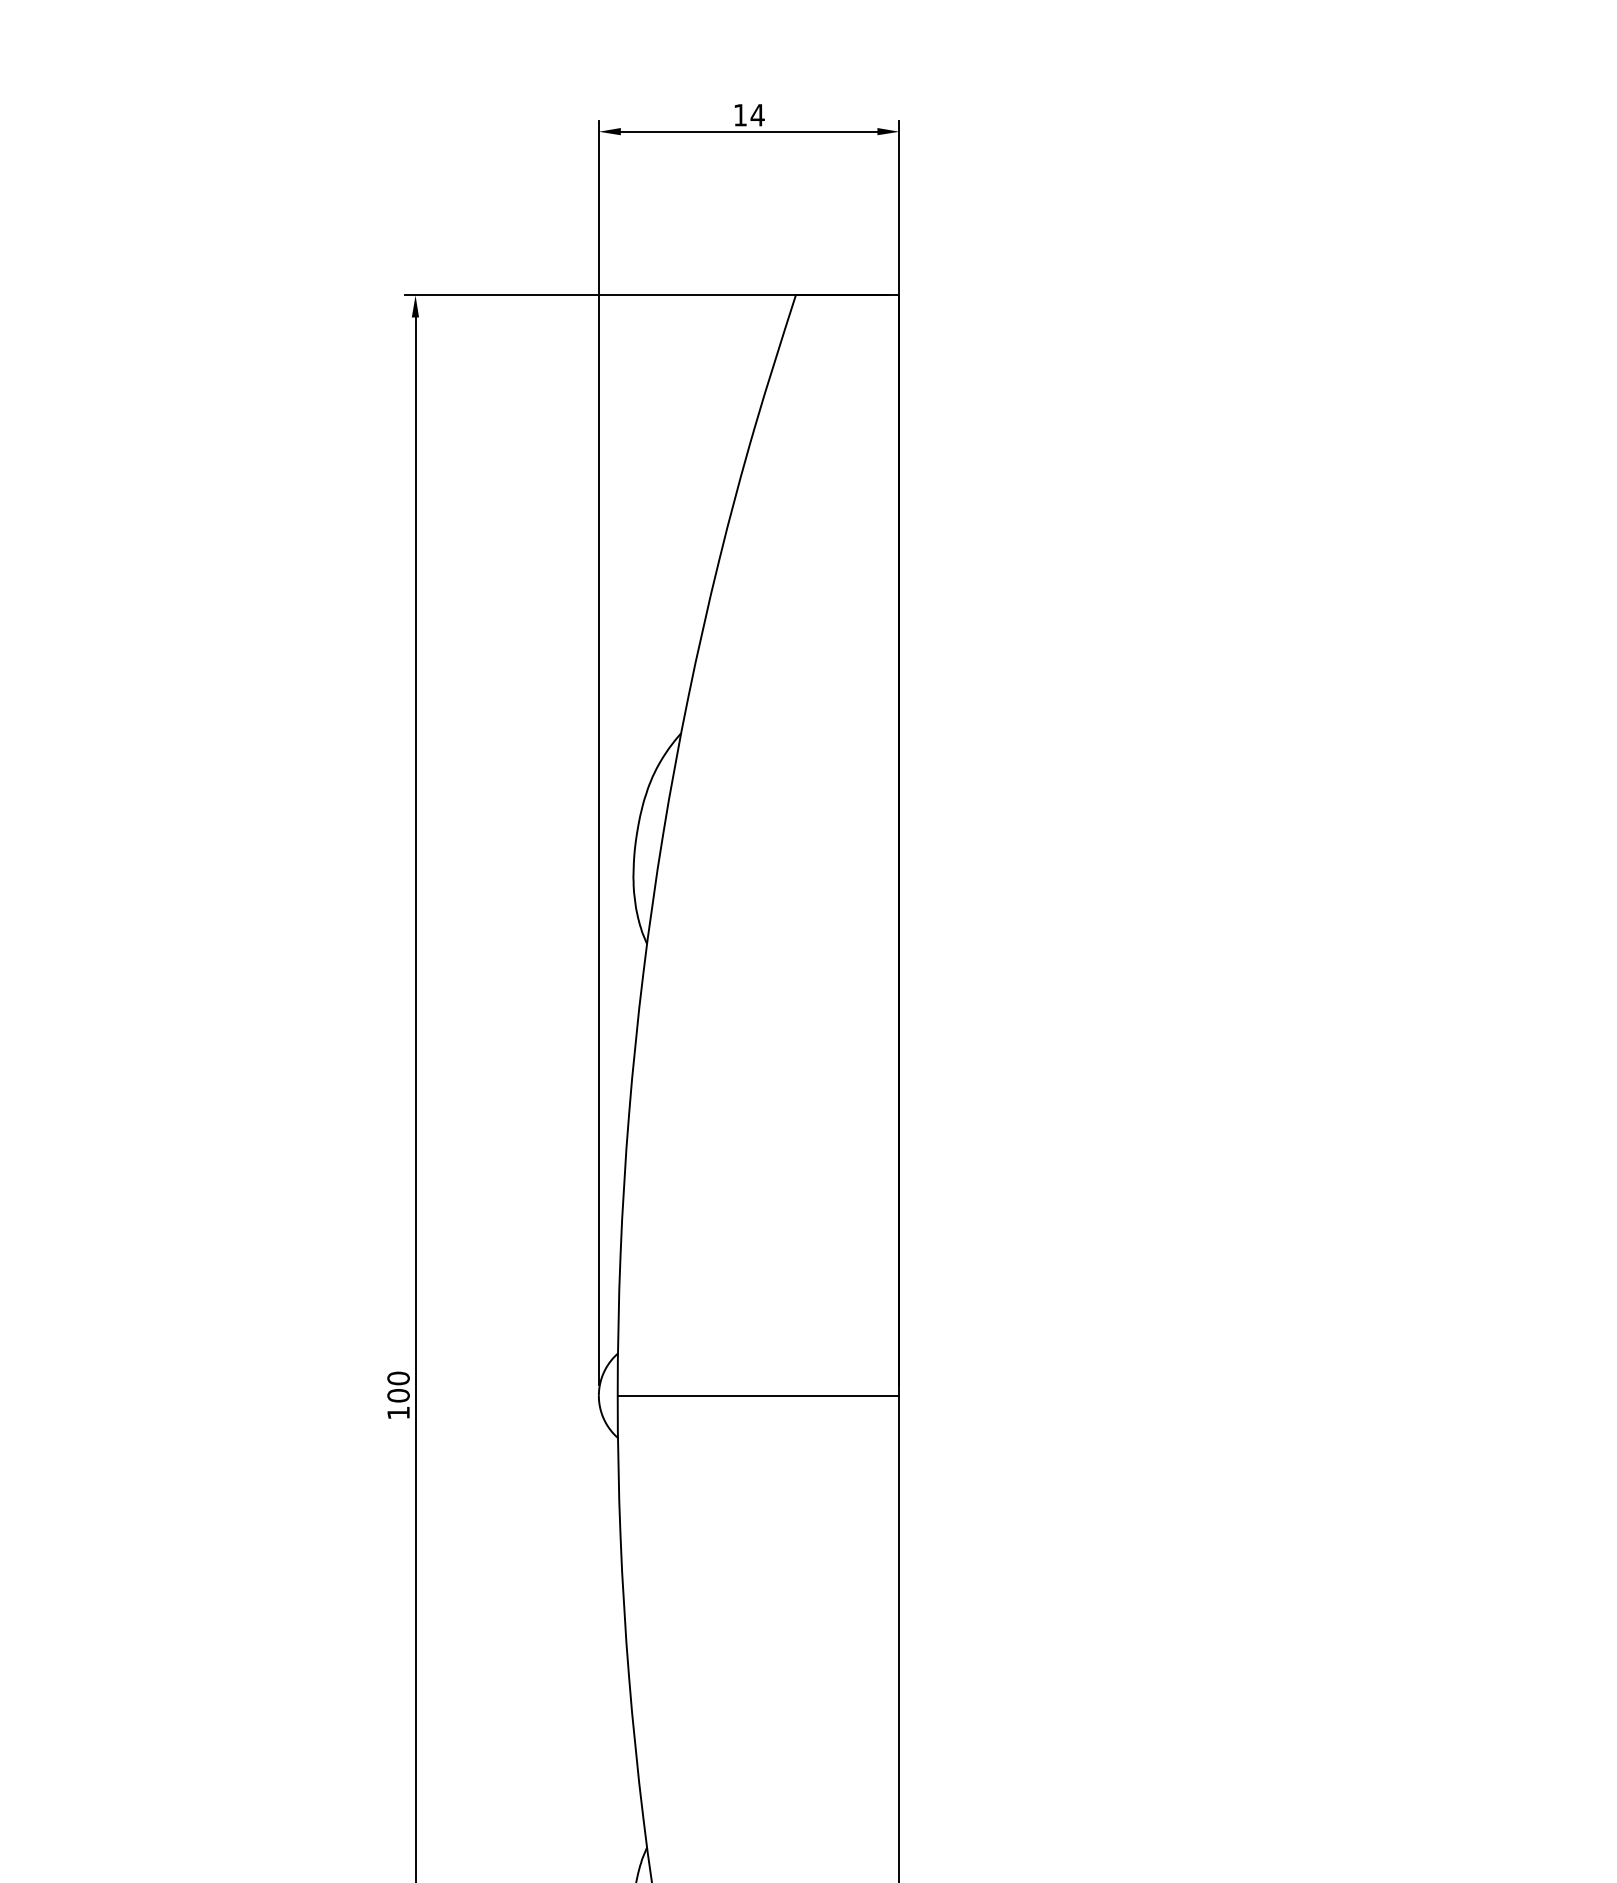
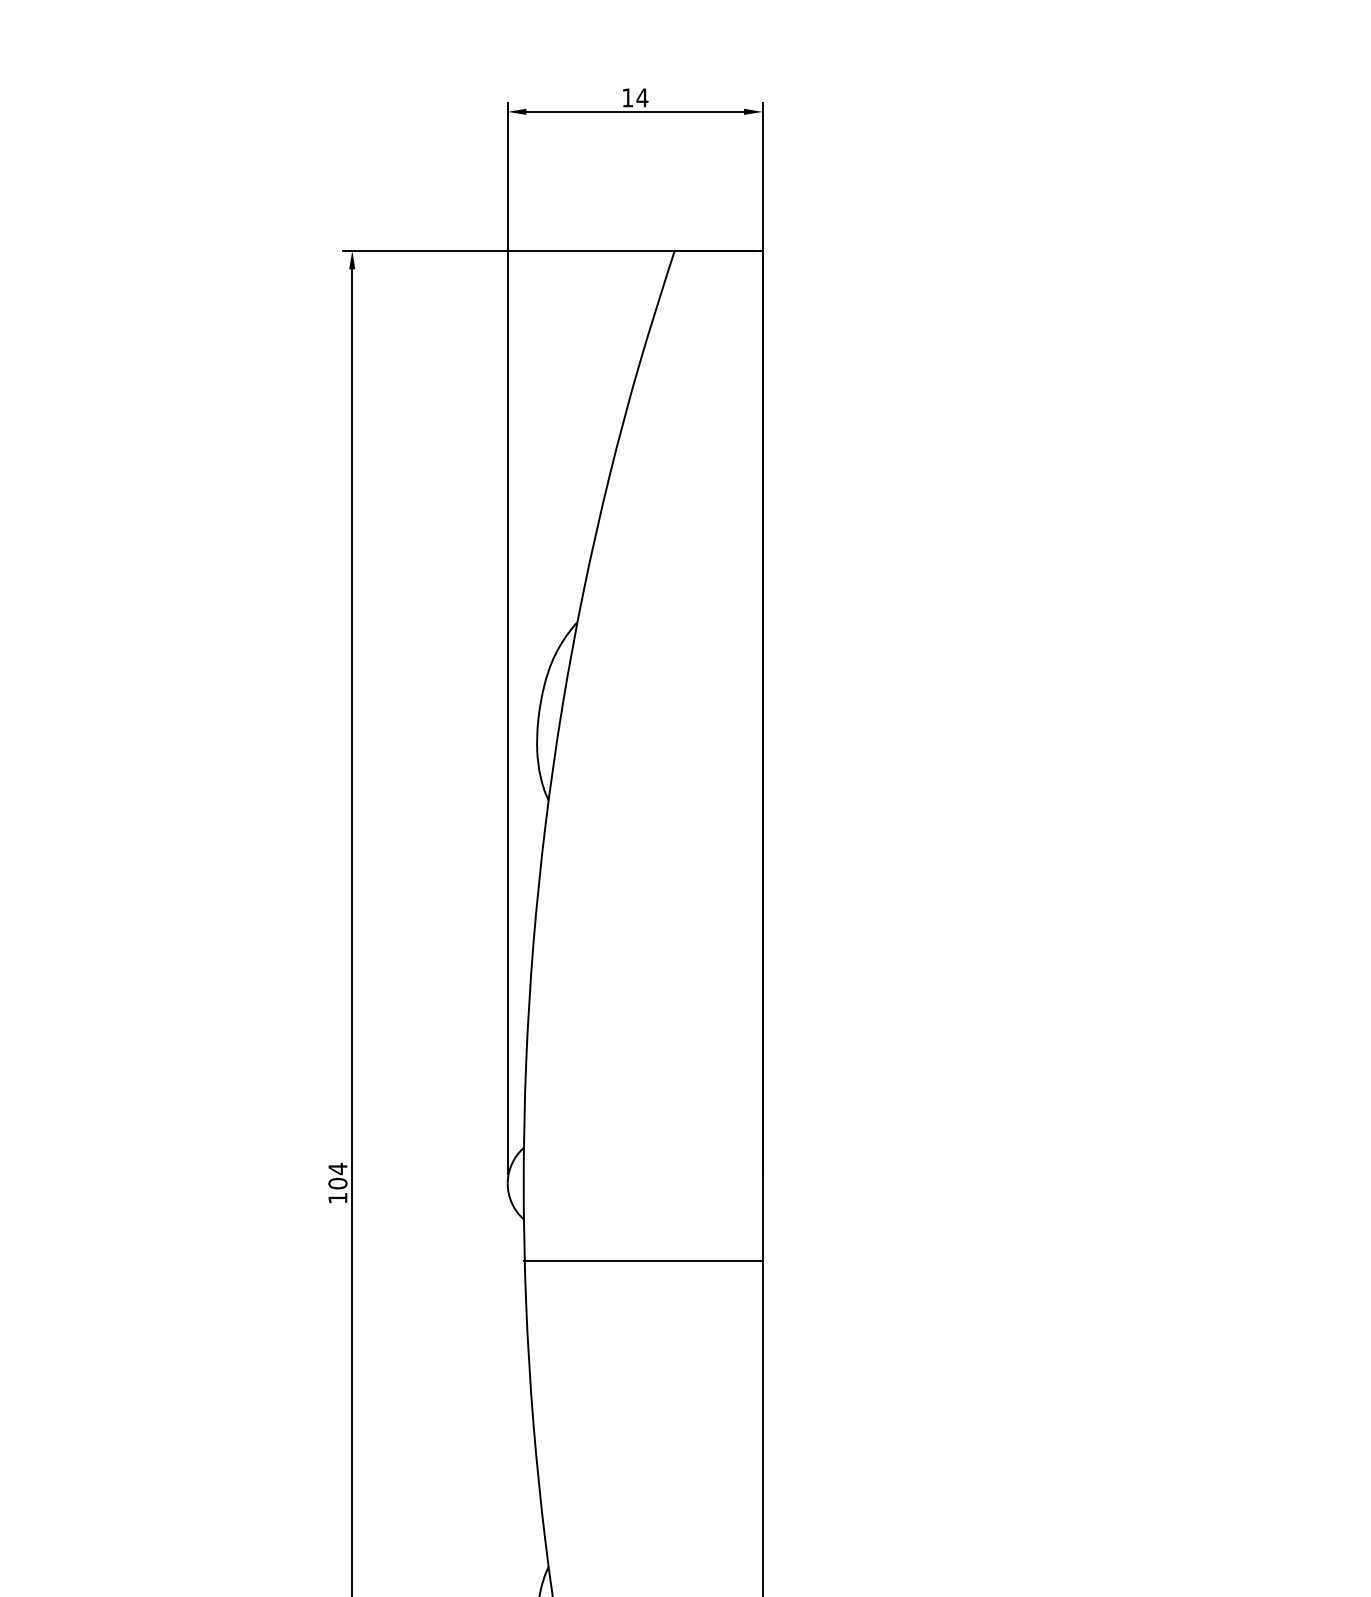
text: (398, 1378) -> (337, 1169), 100 -> 104
line: (758, 1395) -> (643, 1260), moved

